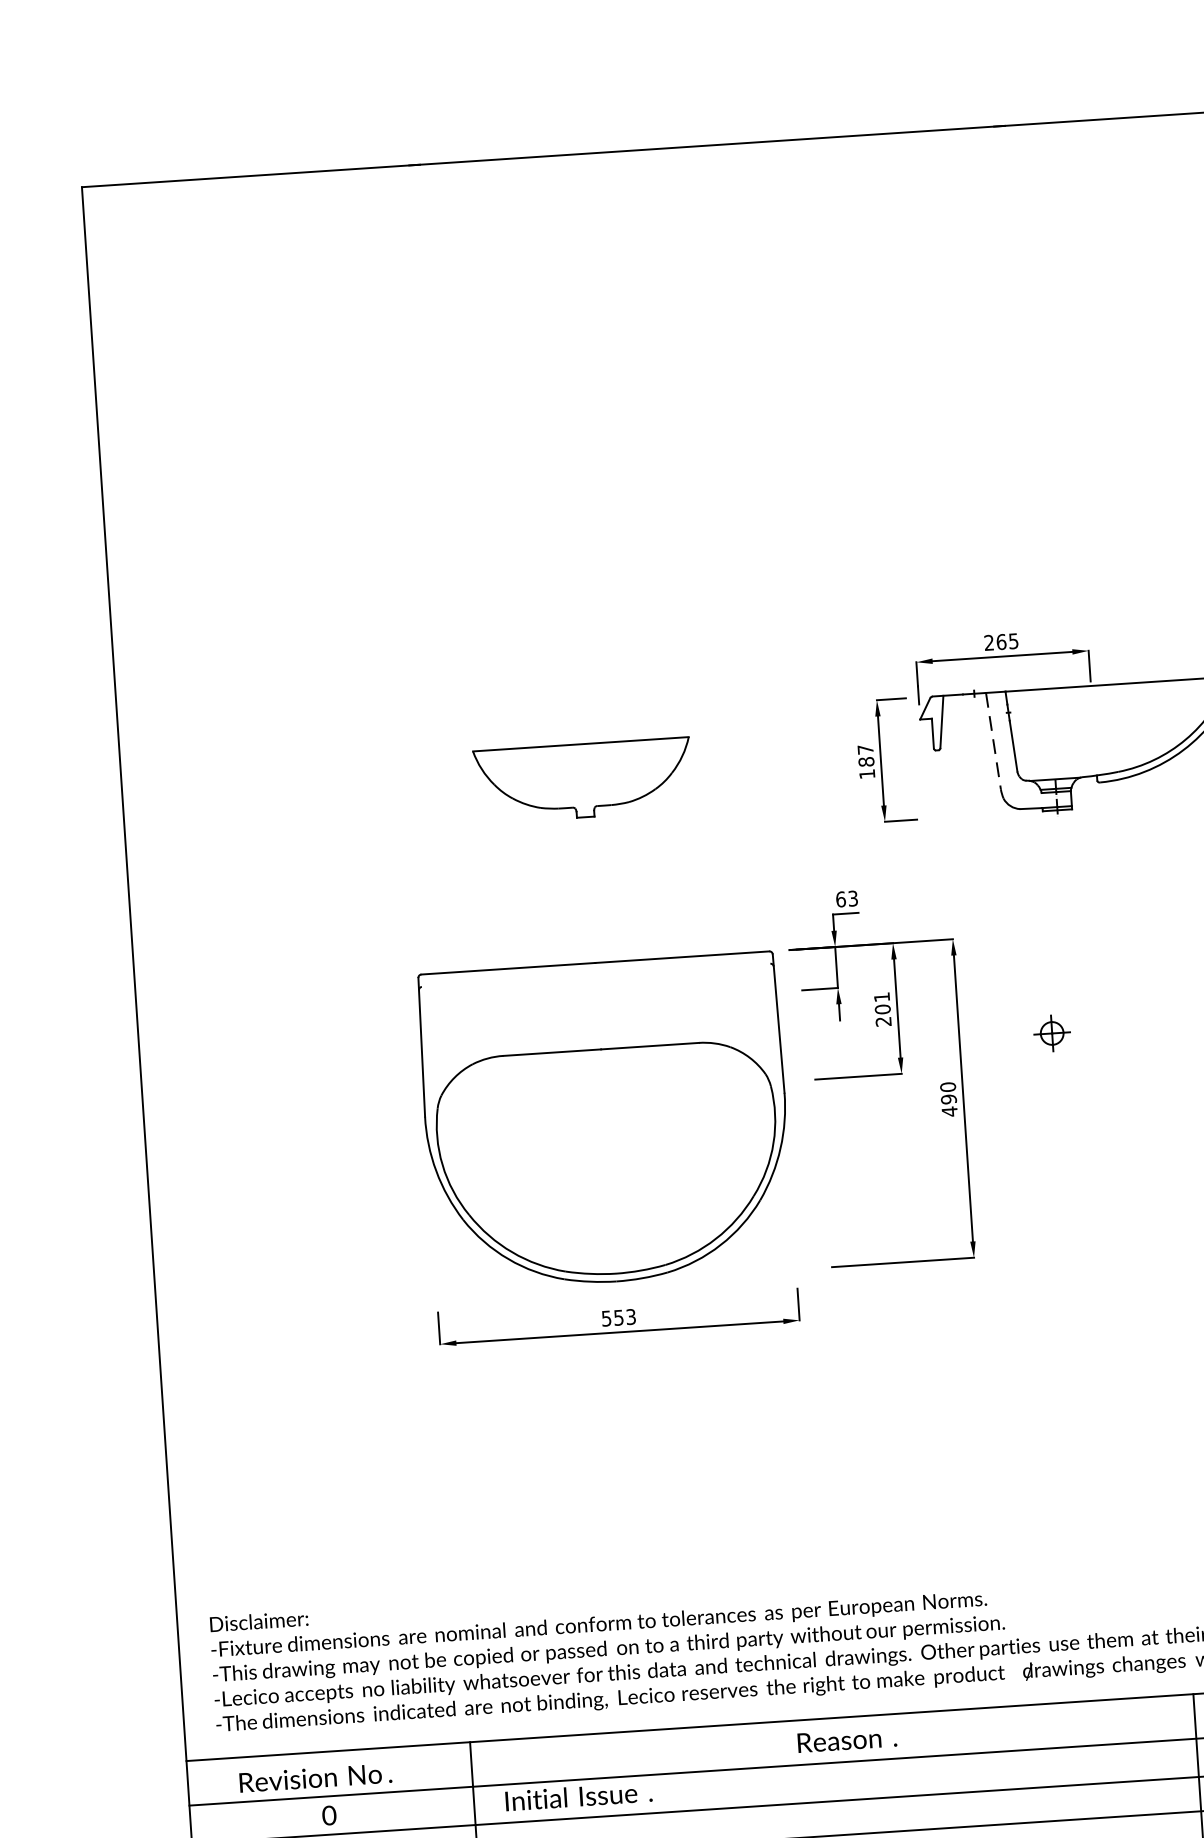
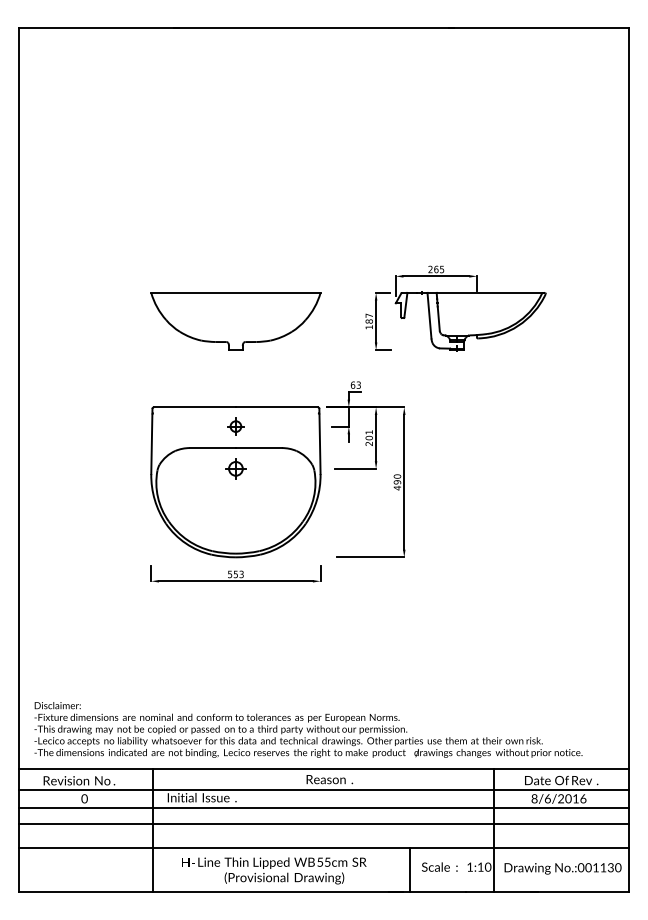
line: (993, 740) -> (429, 315), dashed -> solid
part: (582, 780) -> (235, 321), size x1.67
part: (1051, 1033) -> (235, 426), moved
part: (603, 1092) -> (235, 468), added

